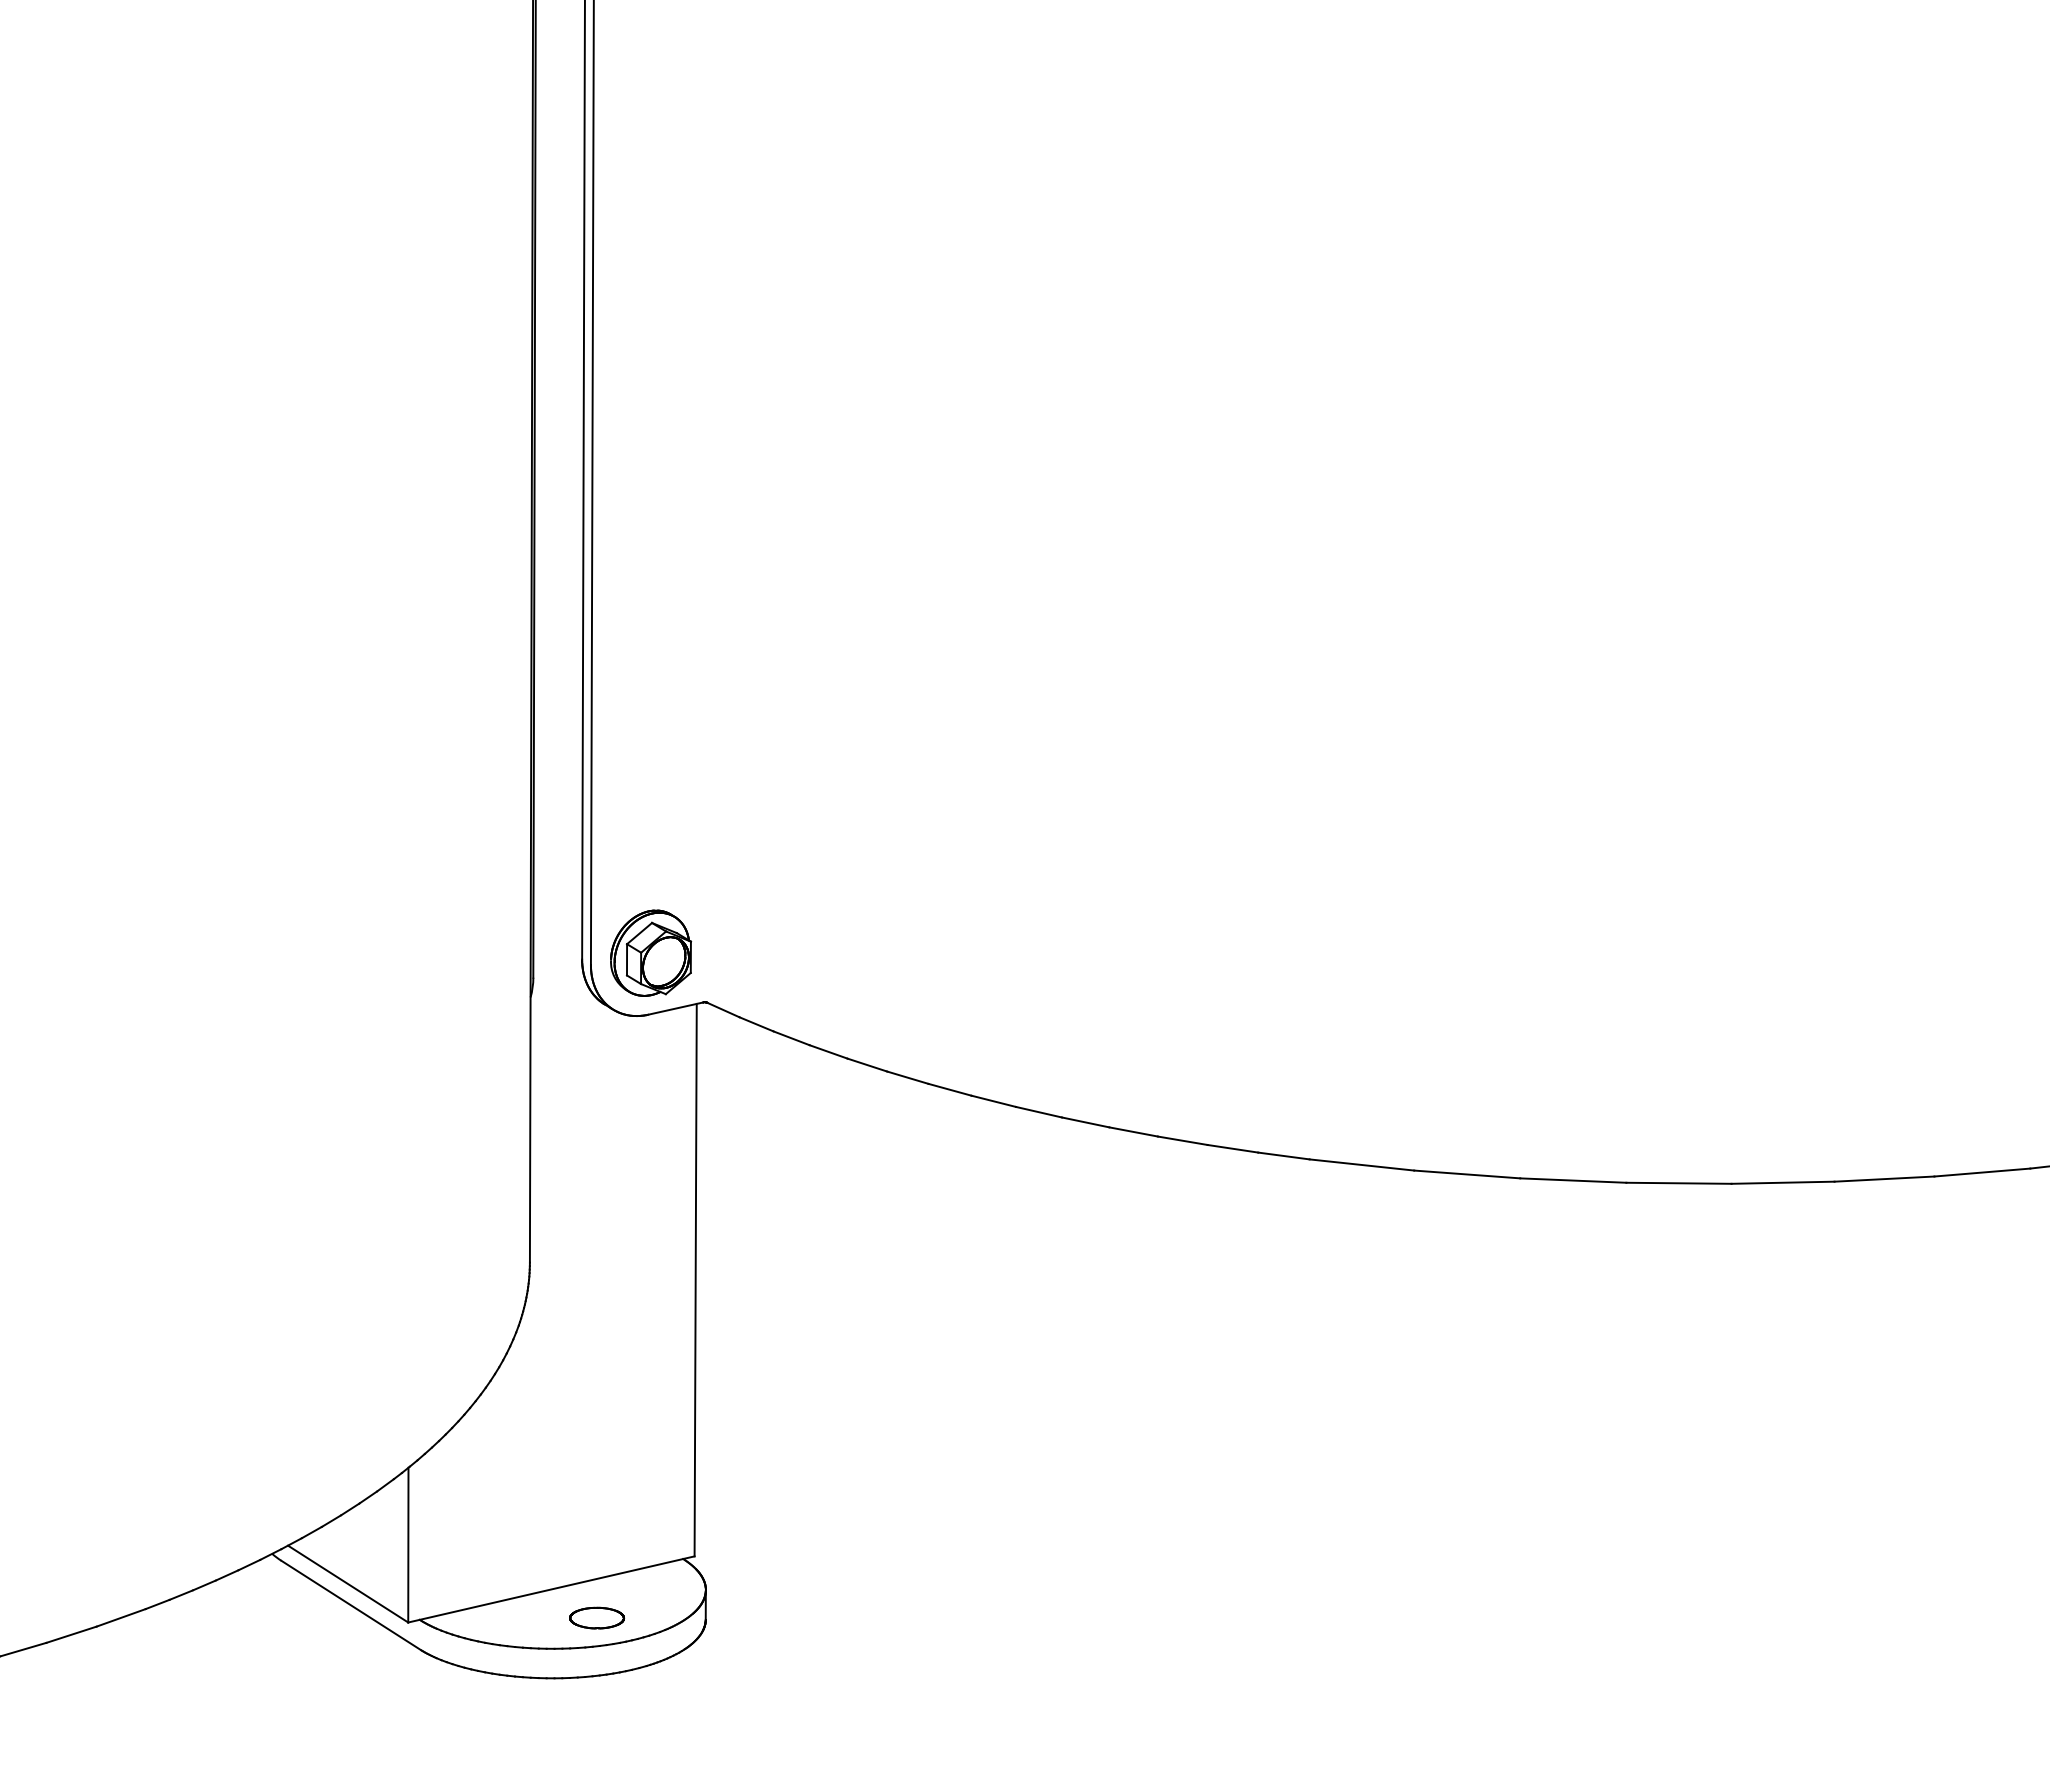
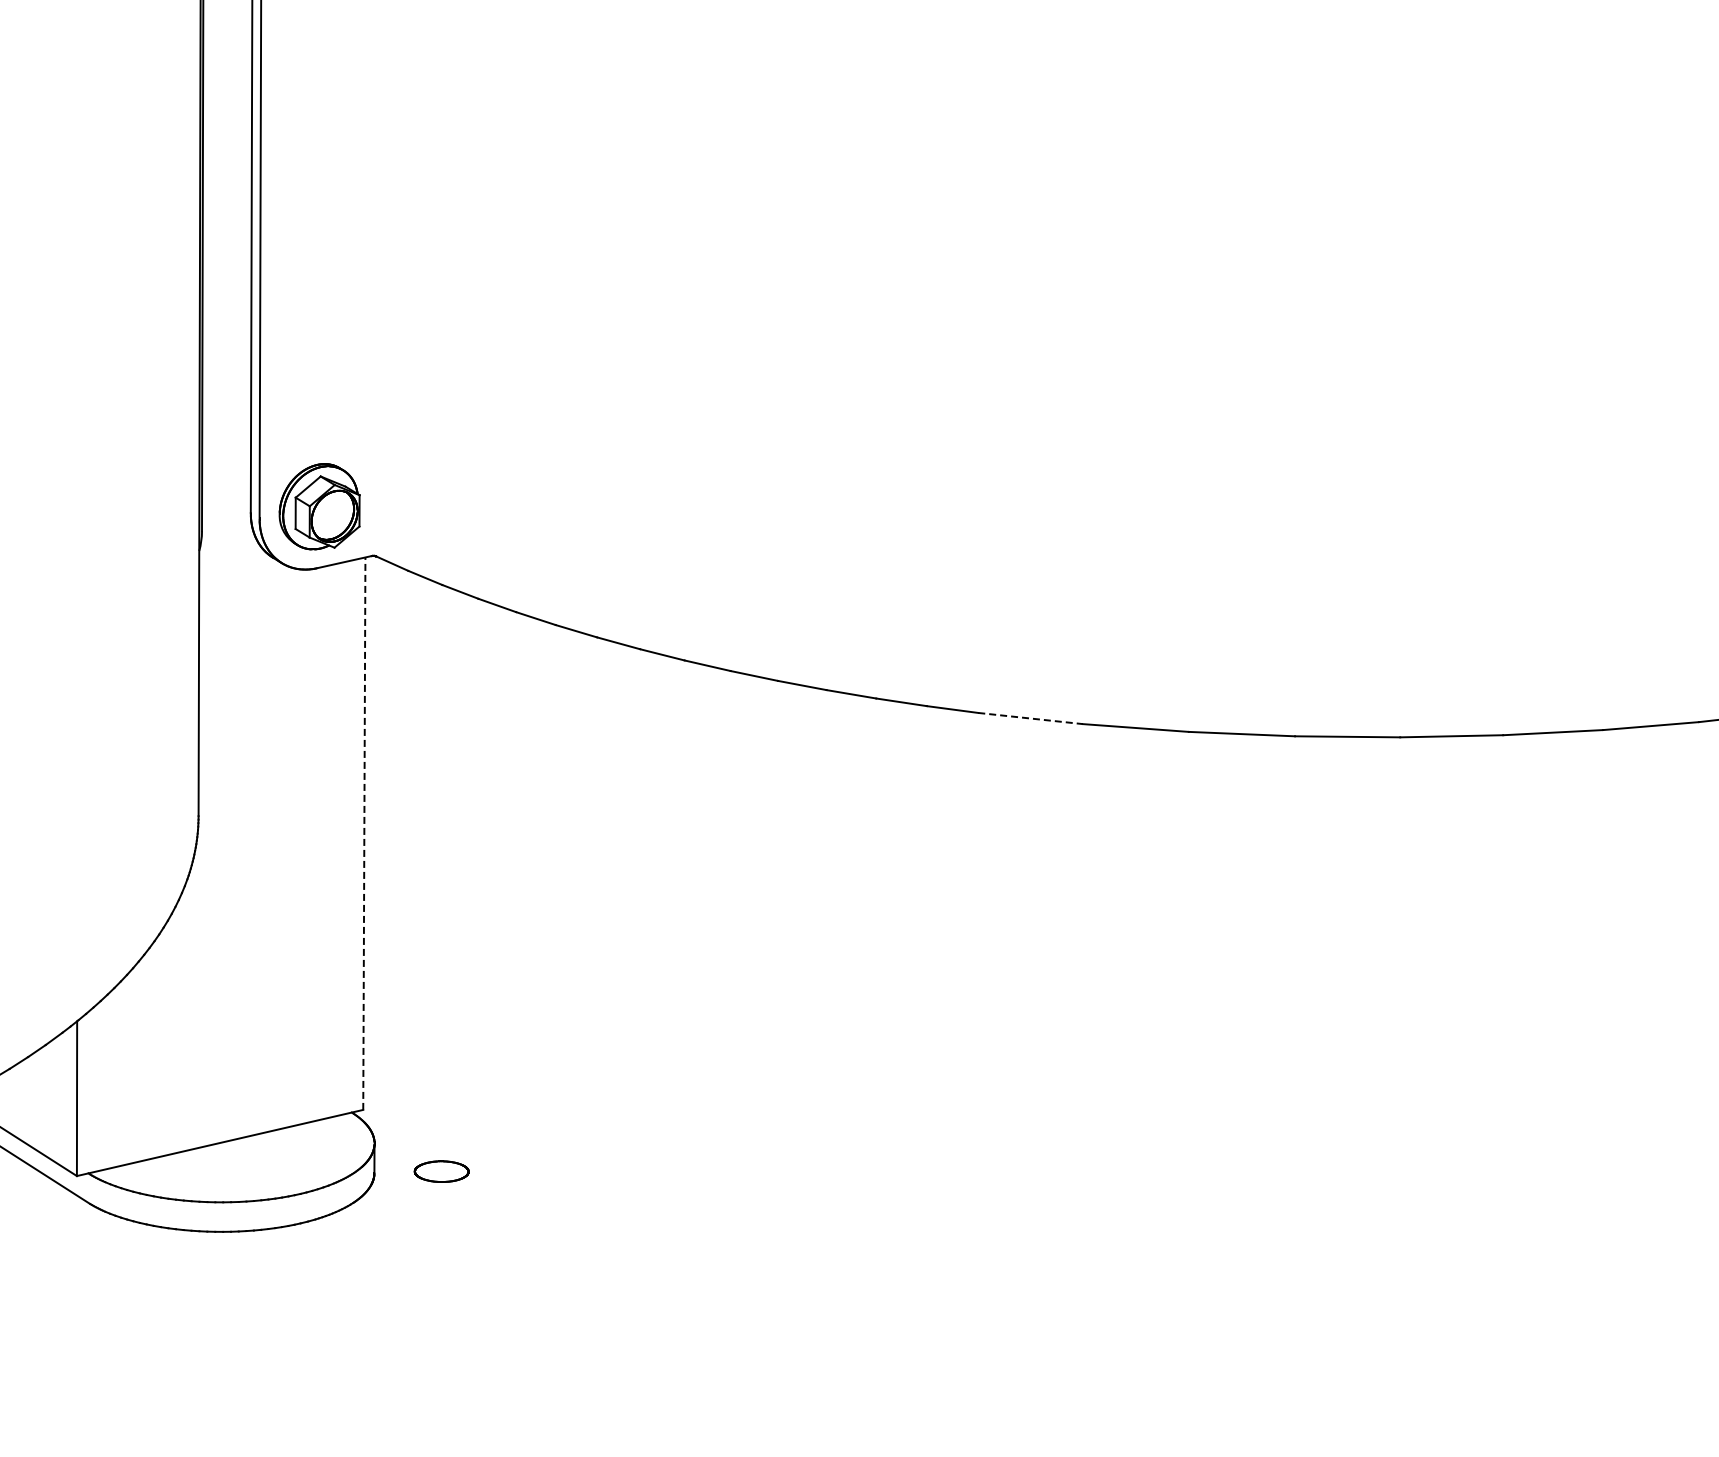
line: (1361, 1164) -> (1030, 718), solid -> dashed
line: (695, 1279) -> (364, 833), solid -> dashed
part: (597, 1617) -> (442, 1171), moved

